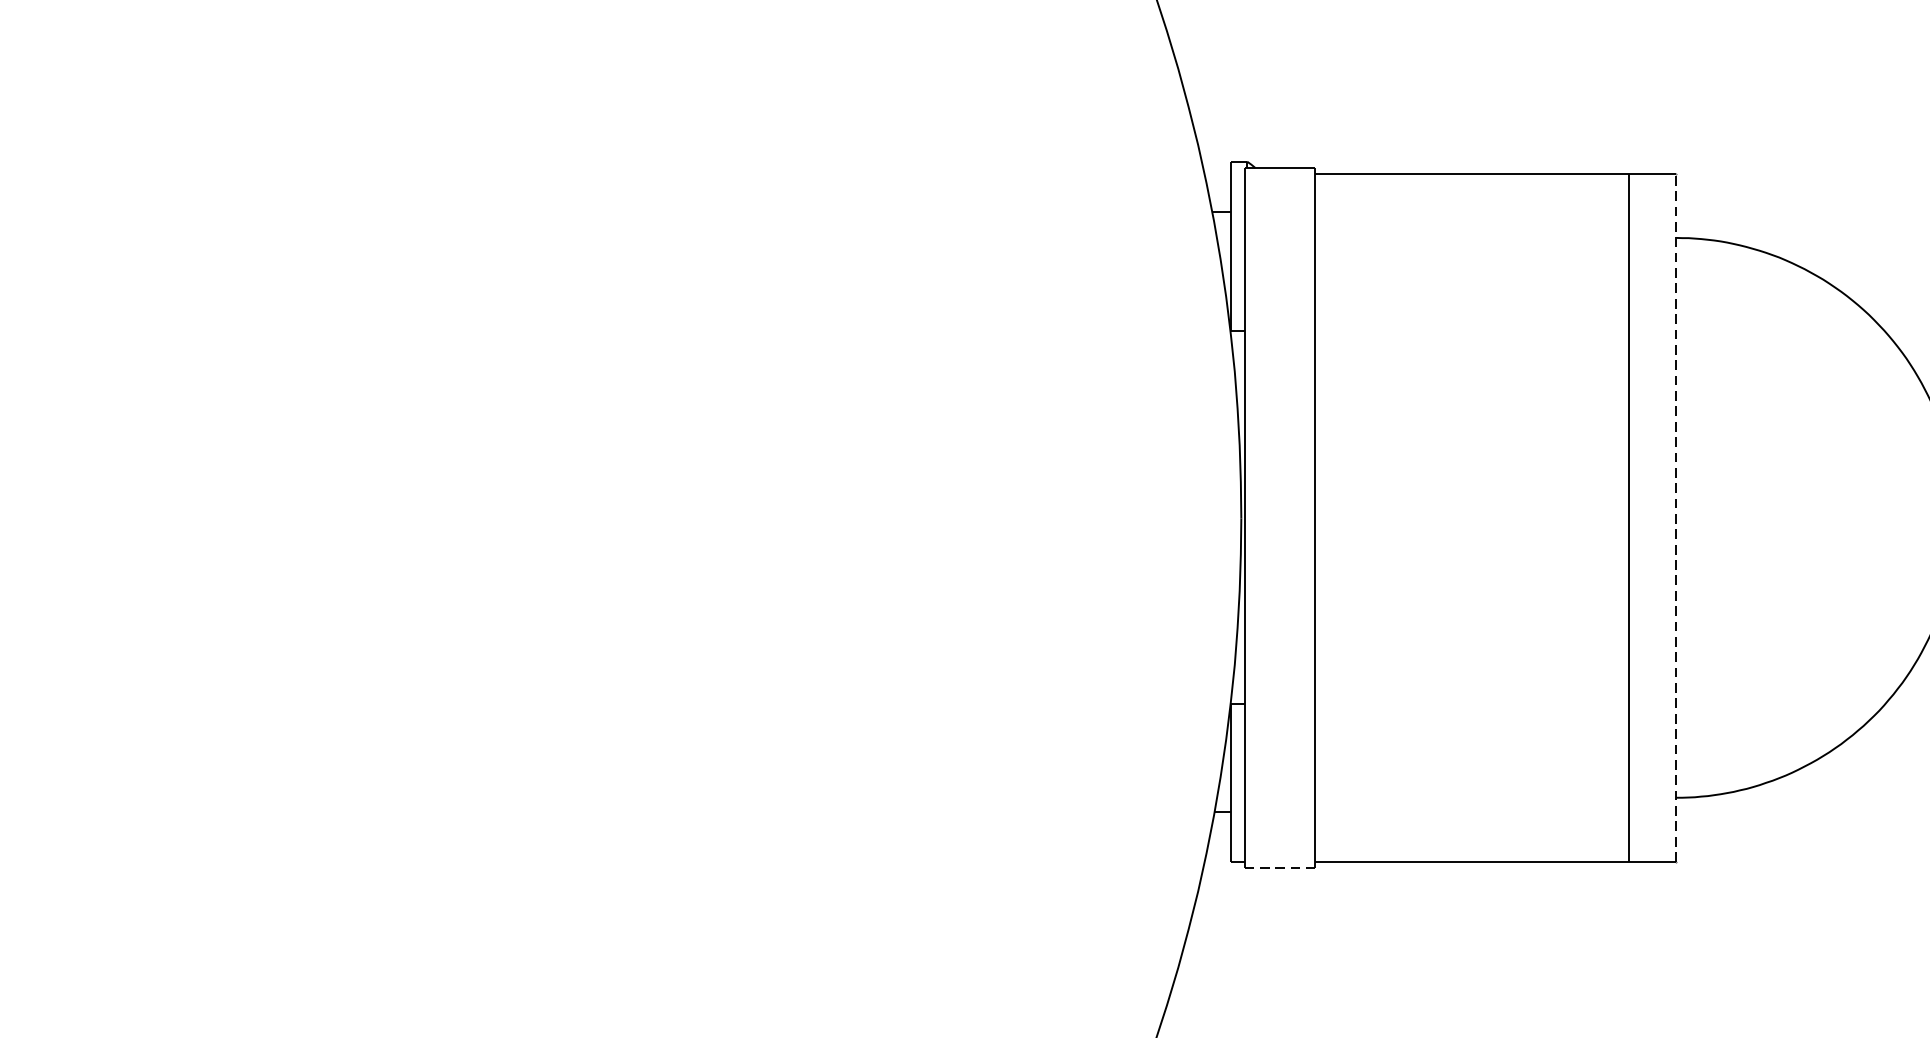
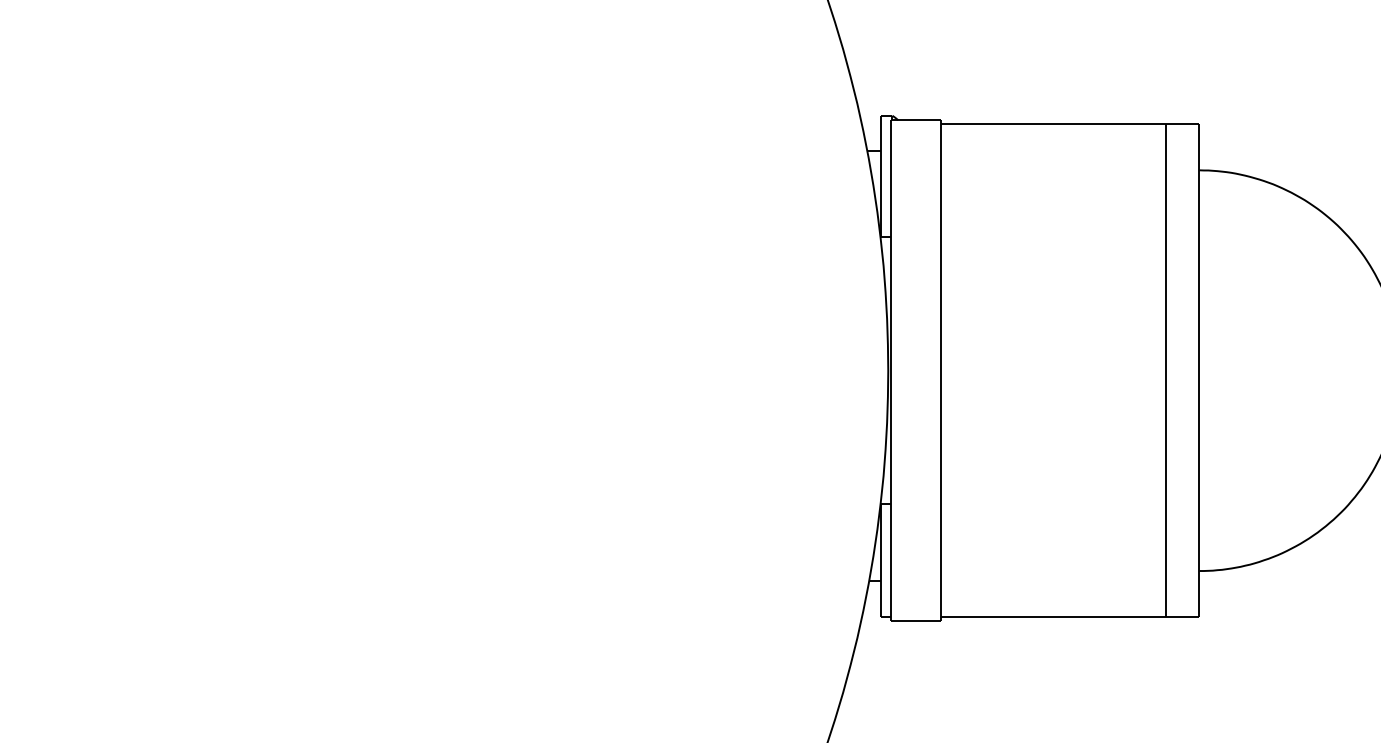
line: (1676, 517) -> (1199, 370), dashed -> solid
line: (1280, 868) -> (916, 621), dashed -> solid

